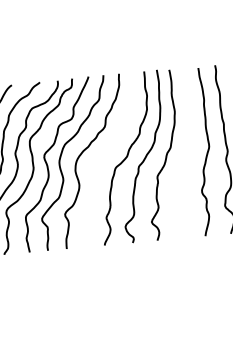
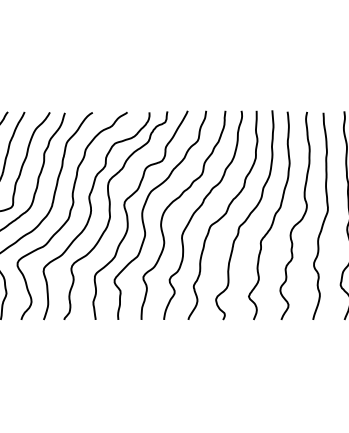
curve: (104, 155) -> (198, 209), added
curve: (187, 156) -> (299, 220), added

